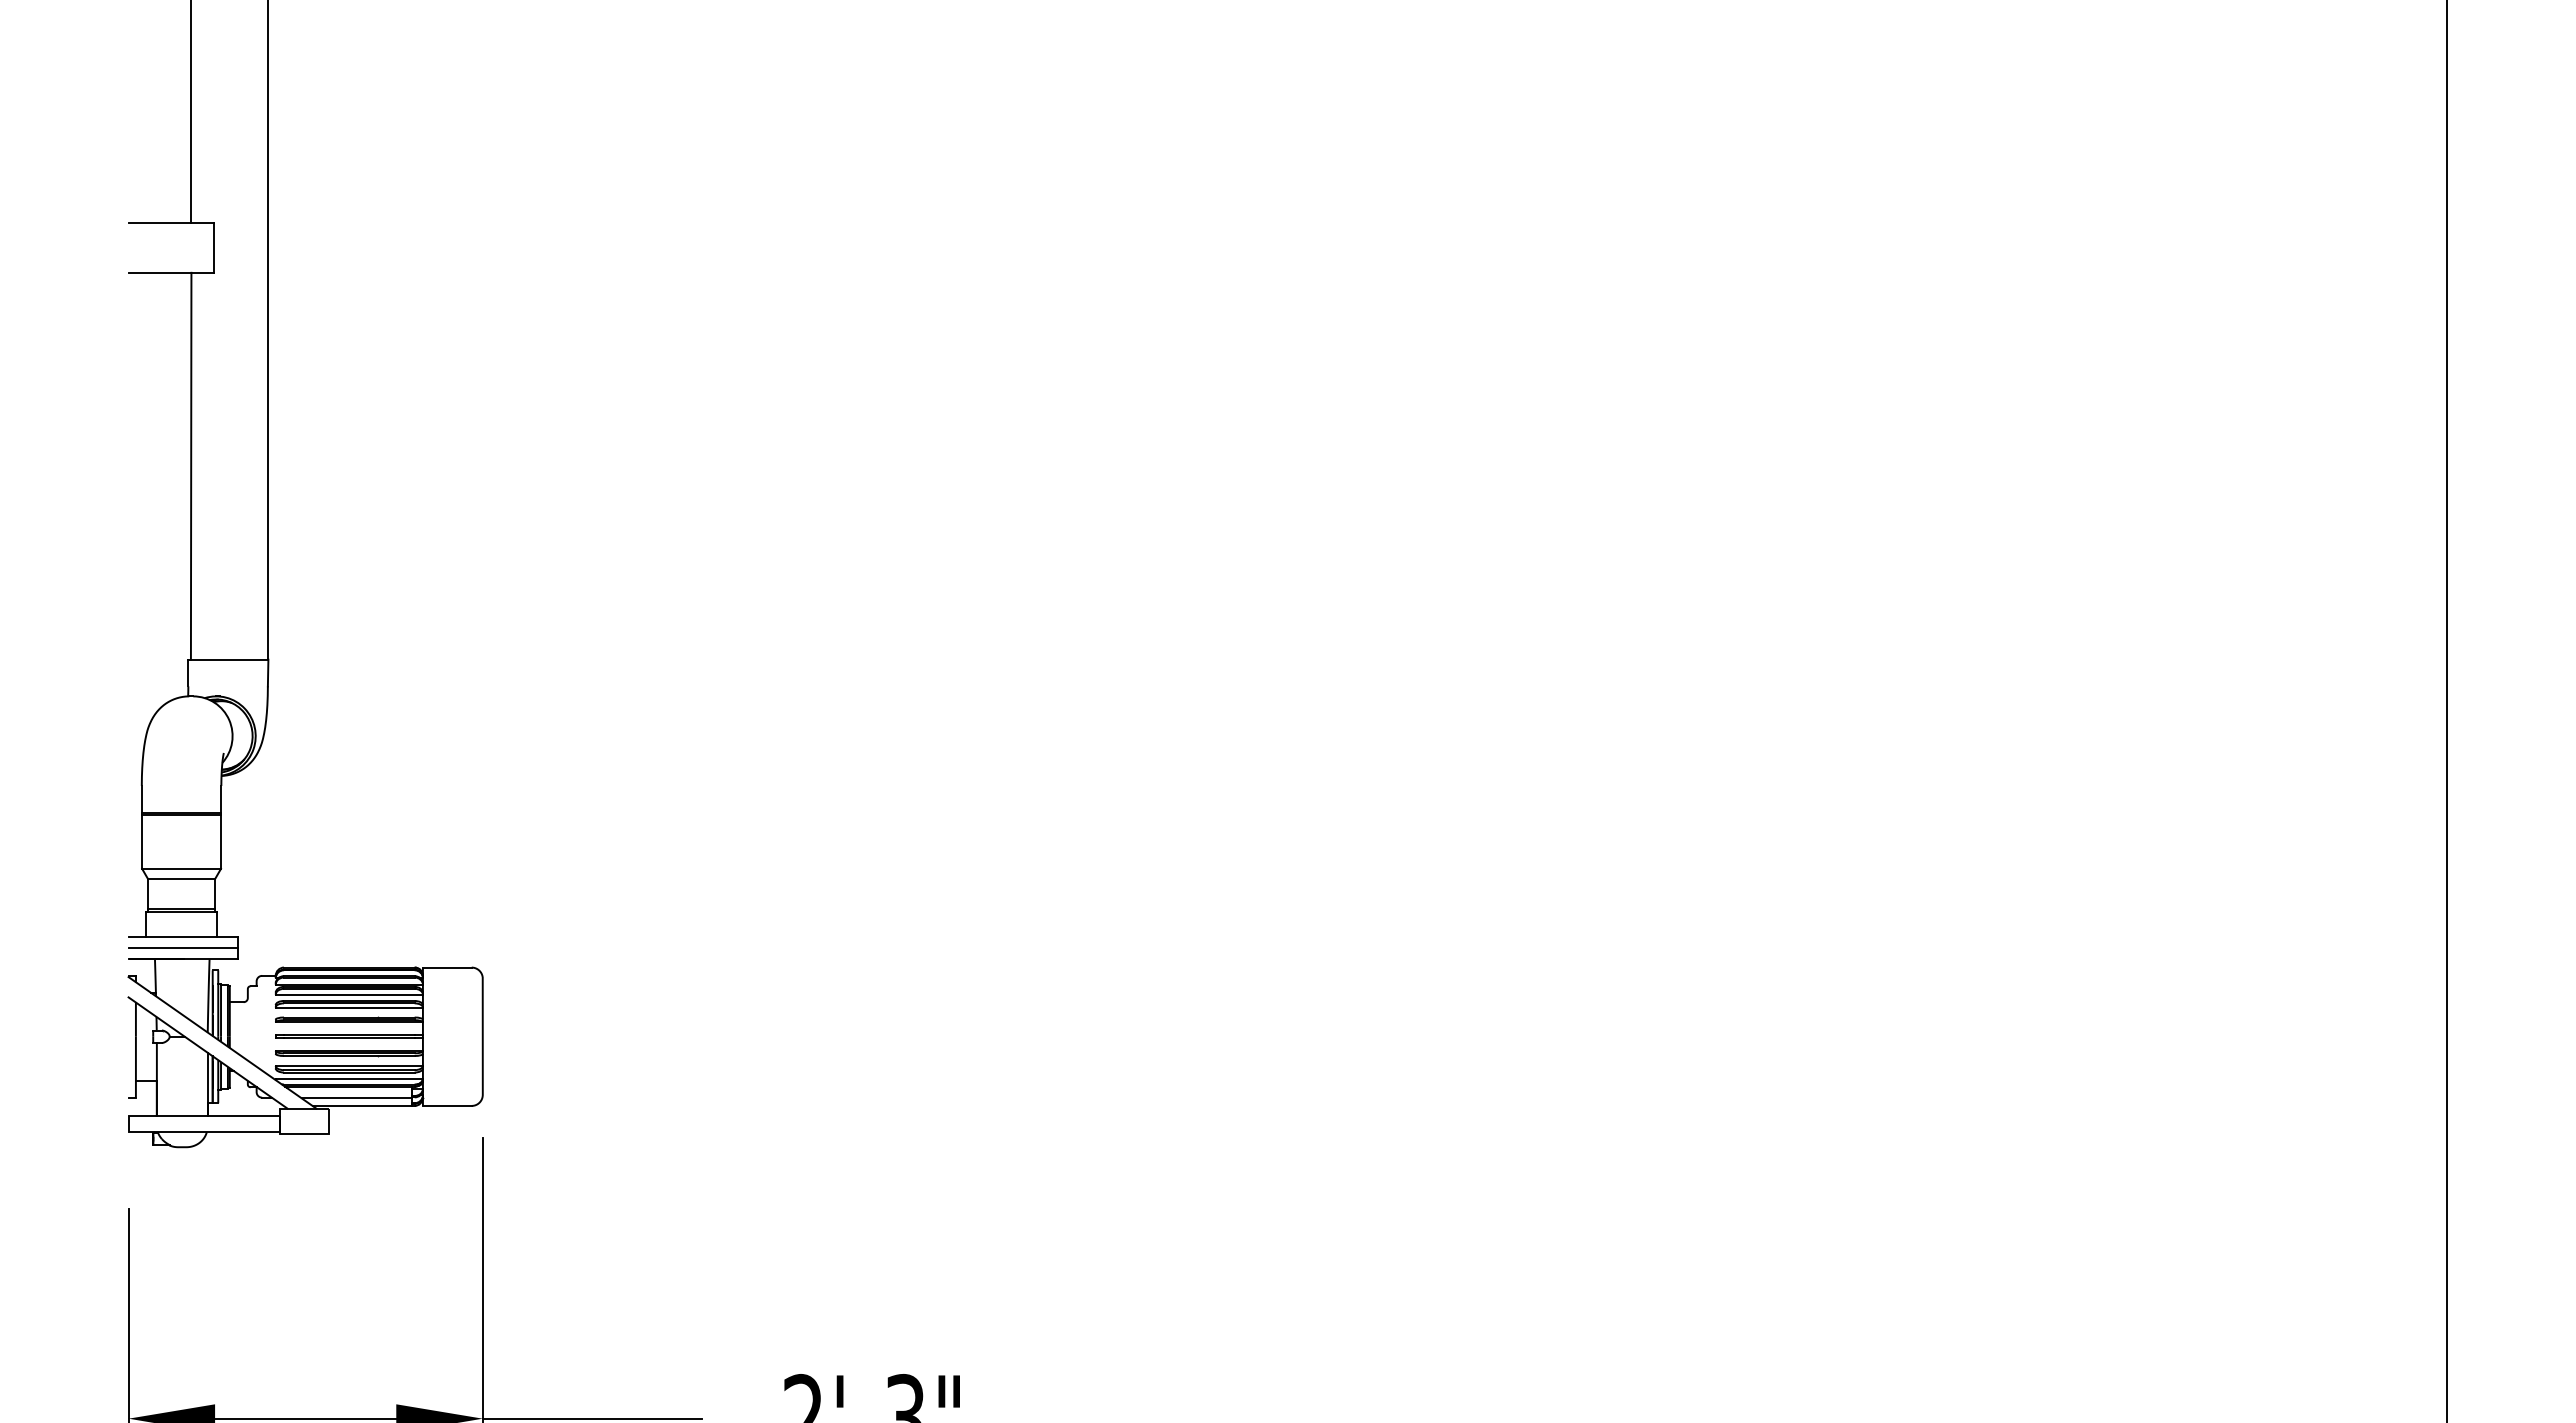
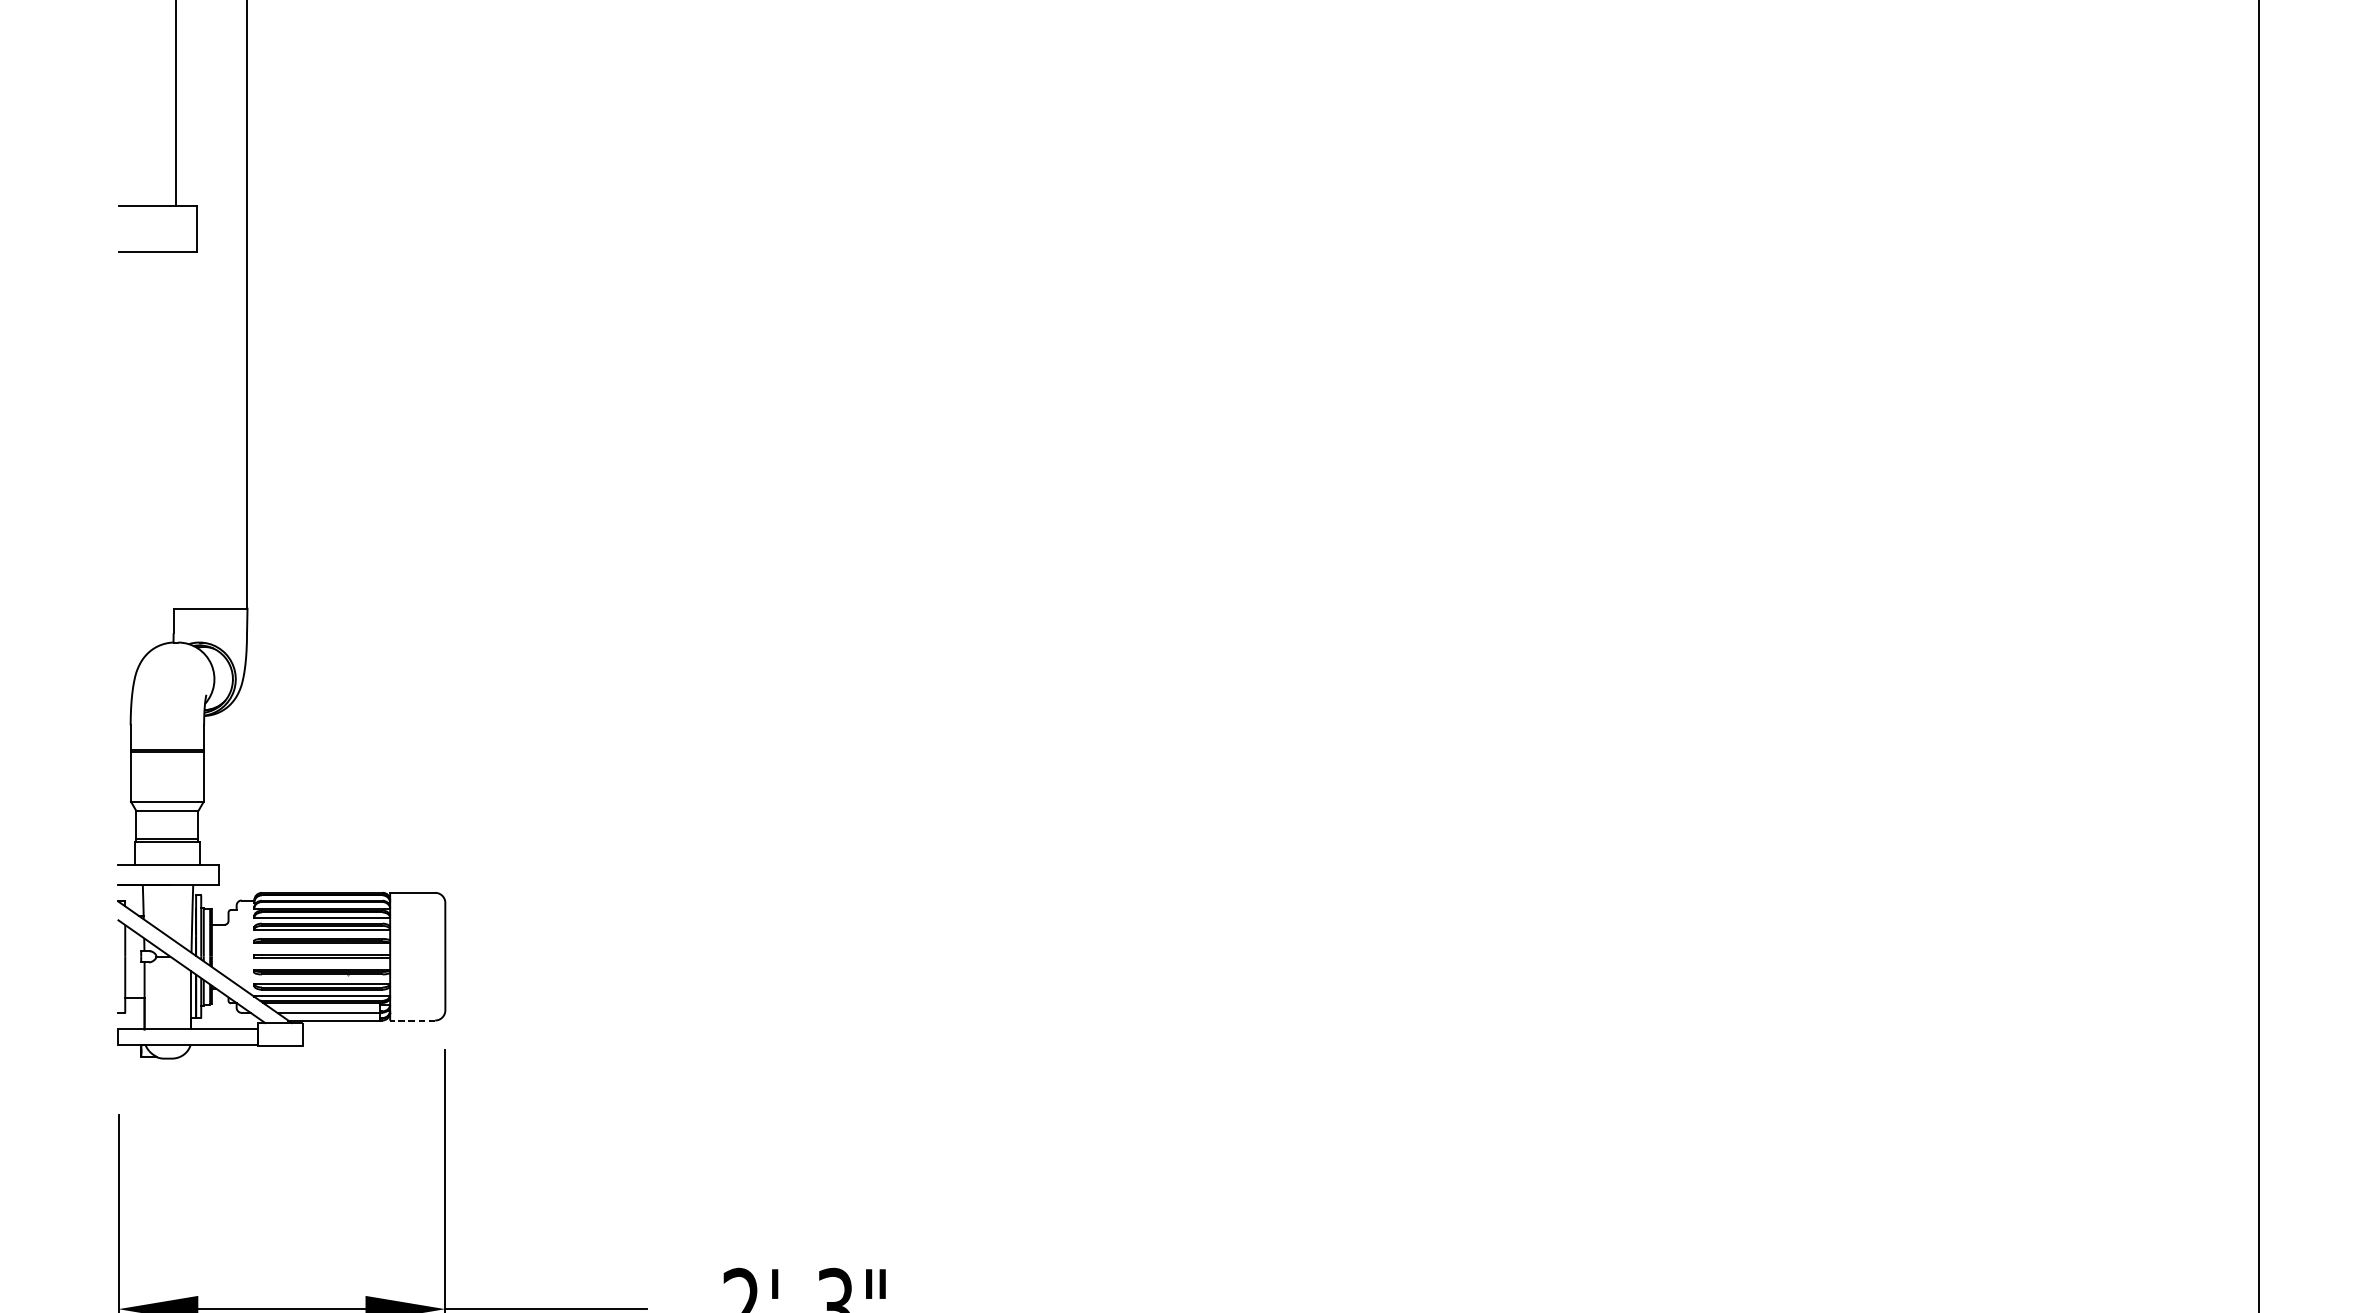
line: (190, 465) -> (175, 429), removed
line: (182, 948) -> (168, 875), removed
line: (446, 1105) -> (411, 1020), solid -> dashed

